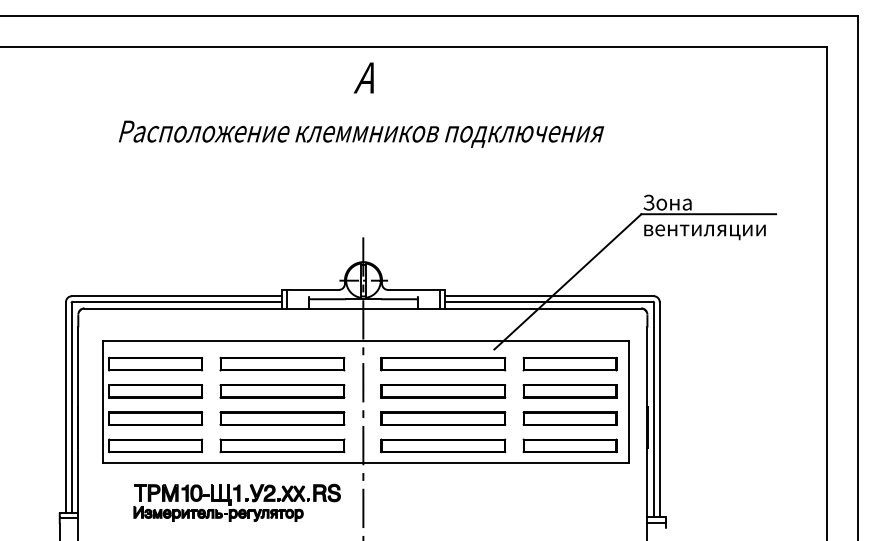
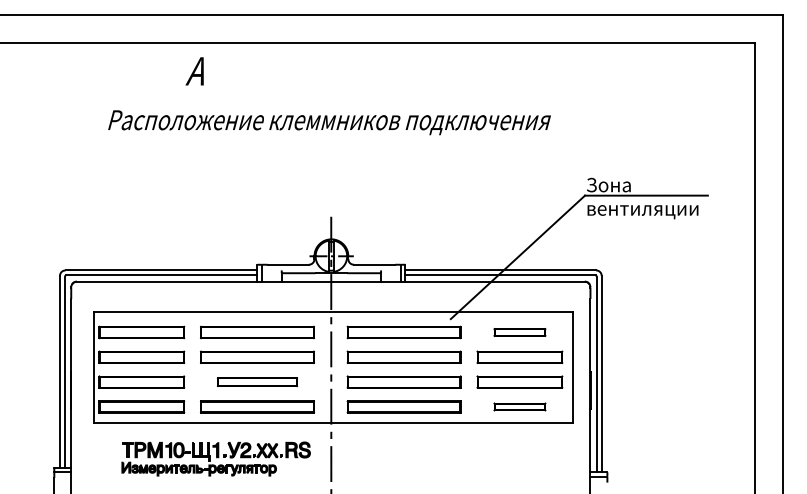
text: (363, 78) -> (194, 71), moved
part: (569, 364) -> (519, 332), size x0.6
part: (282, 417) -> (257, 381), size x0.7
part: (569, 445) -> (519, 406), size x0.6

